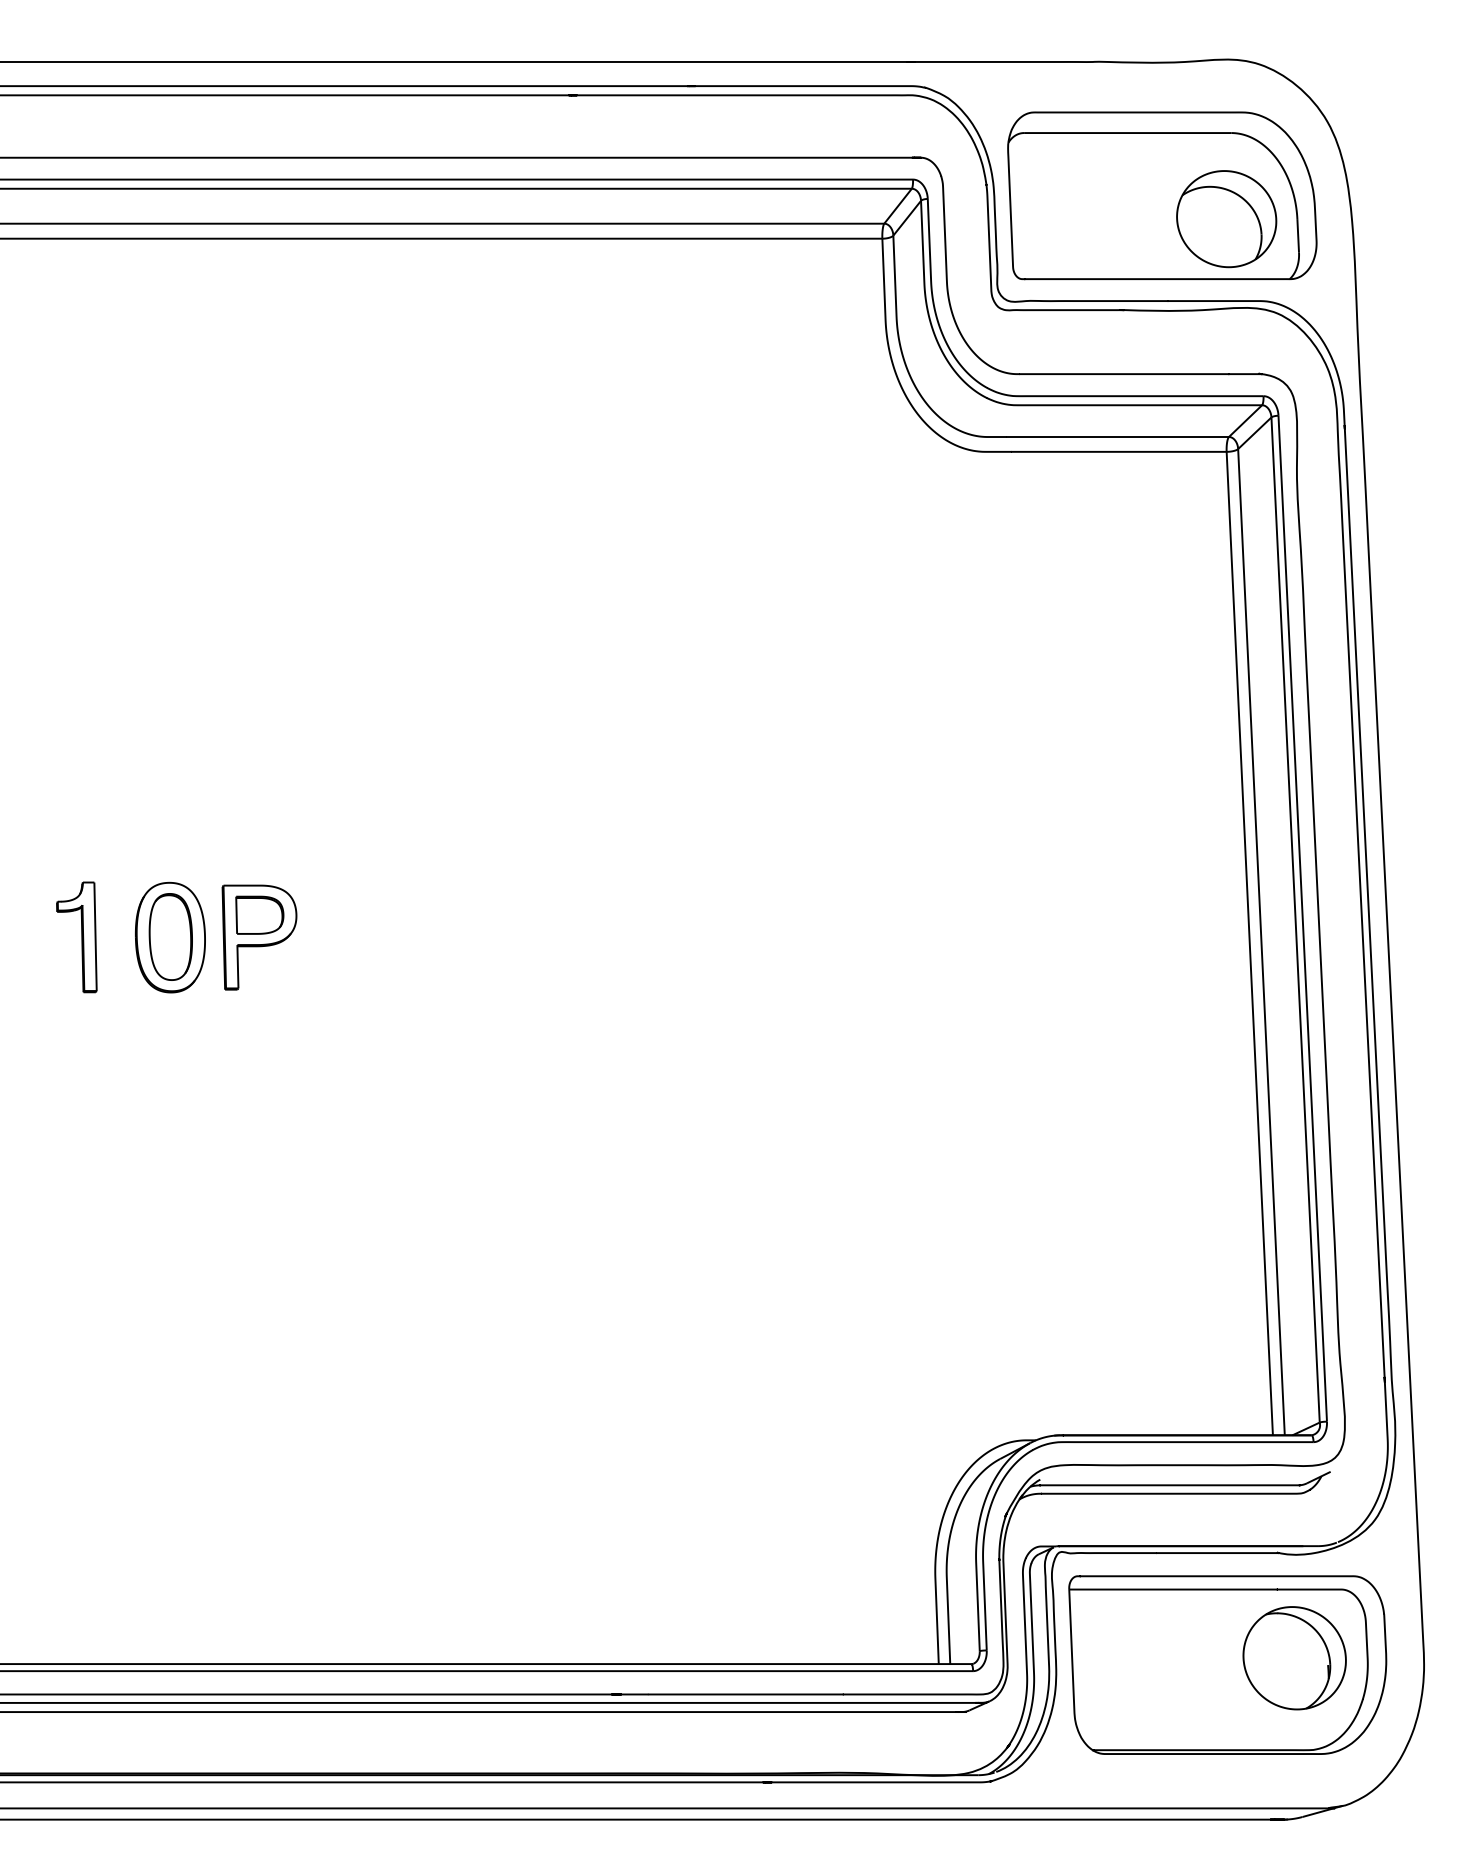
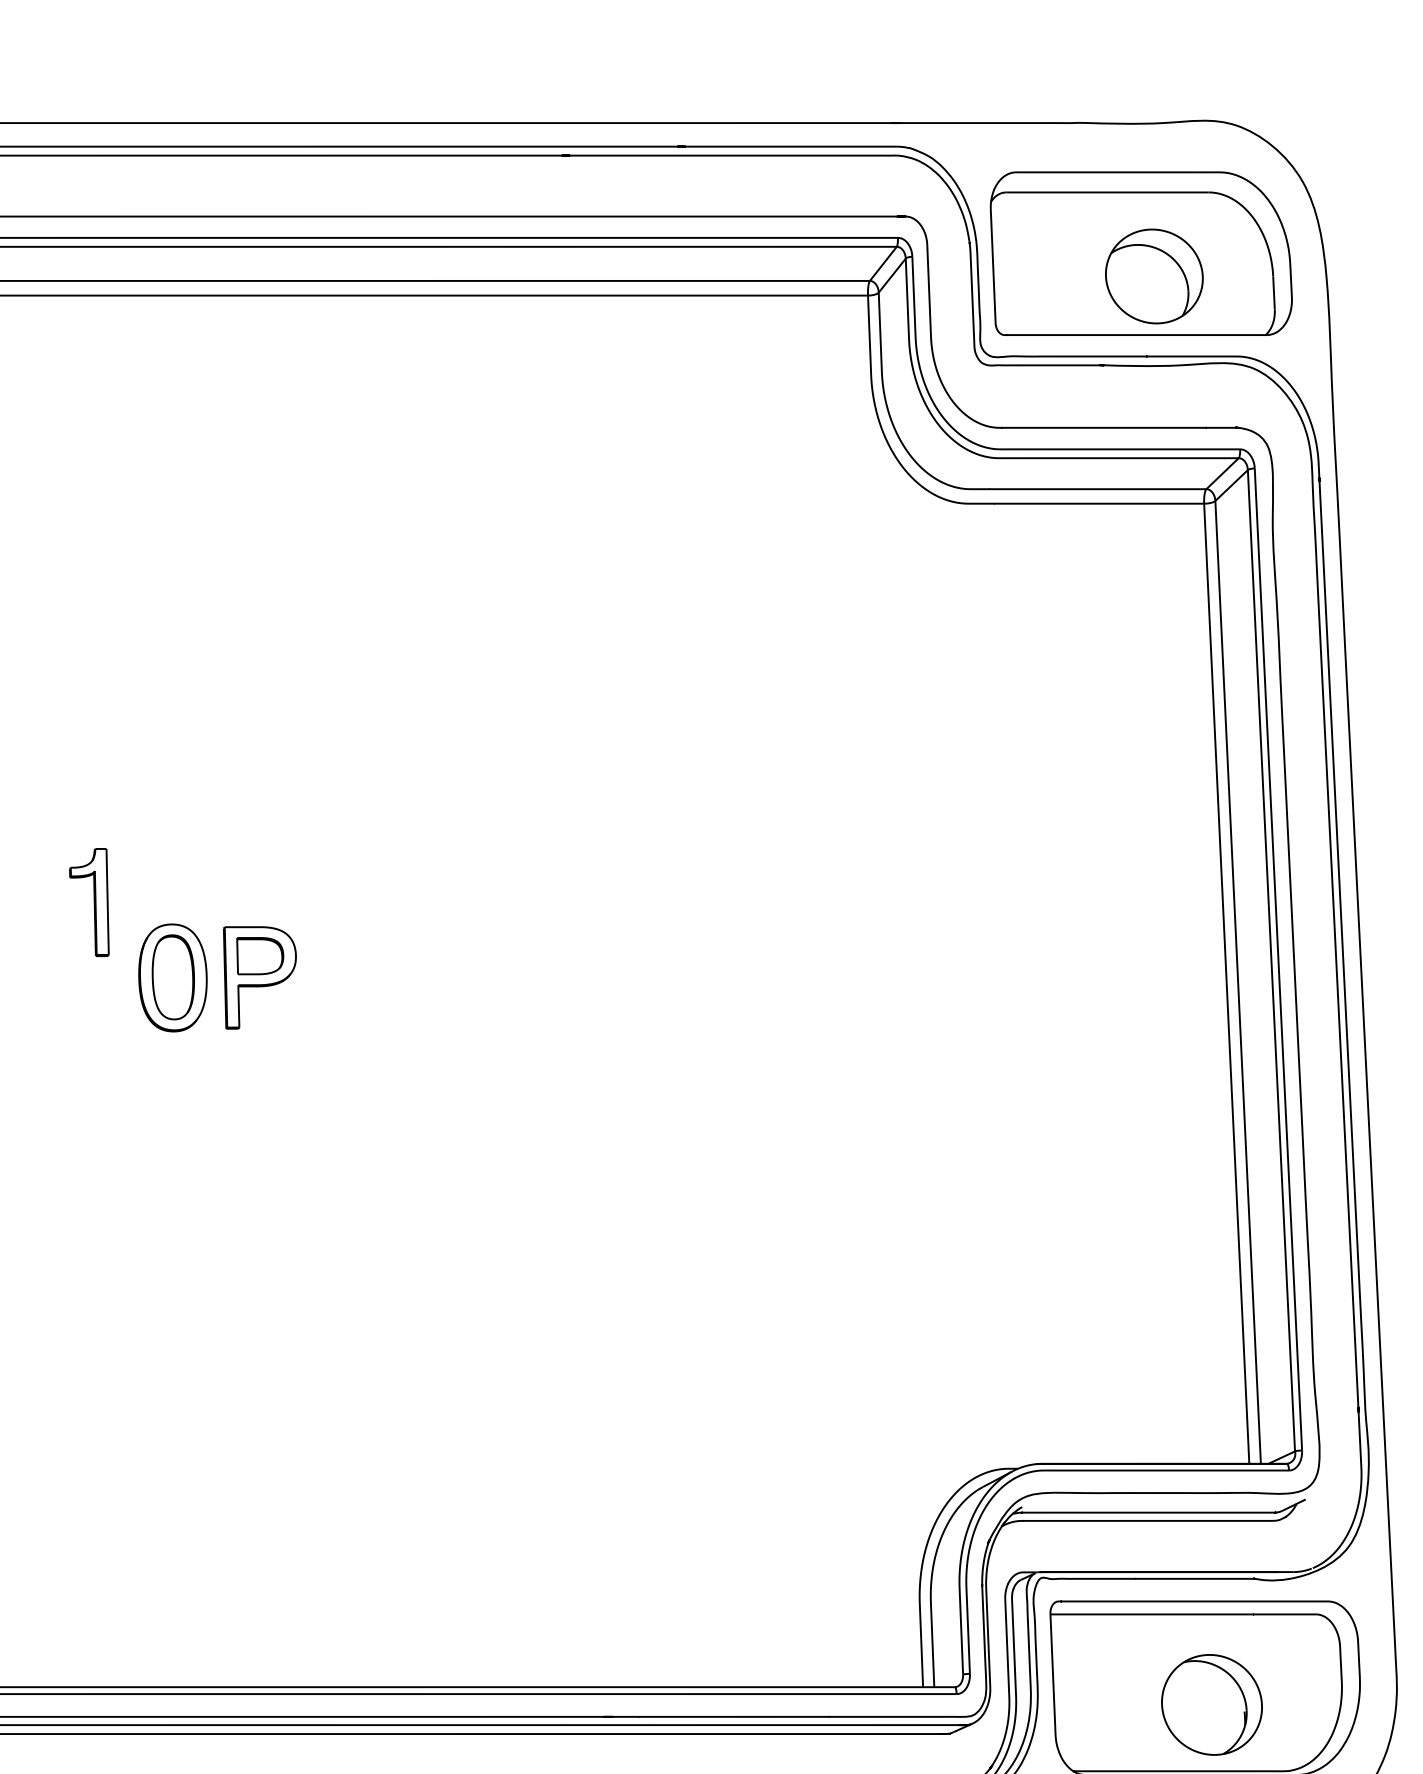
part: (1226, 219) -> (1154, 276), moved
part: (76, 937) -> (89, 902), moved
part: (1294, 1658) -> (1211, 1705), moved

